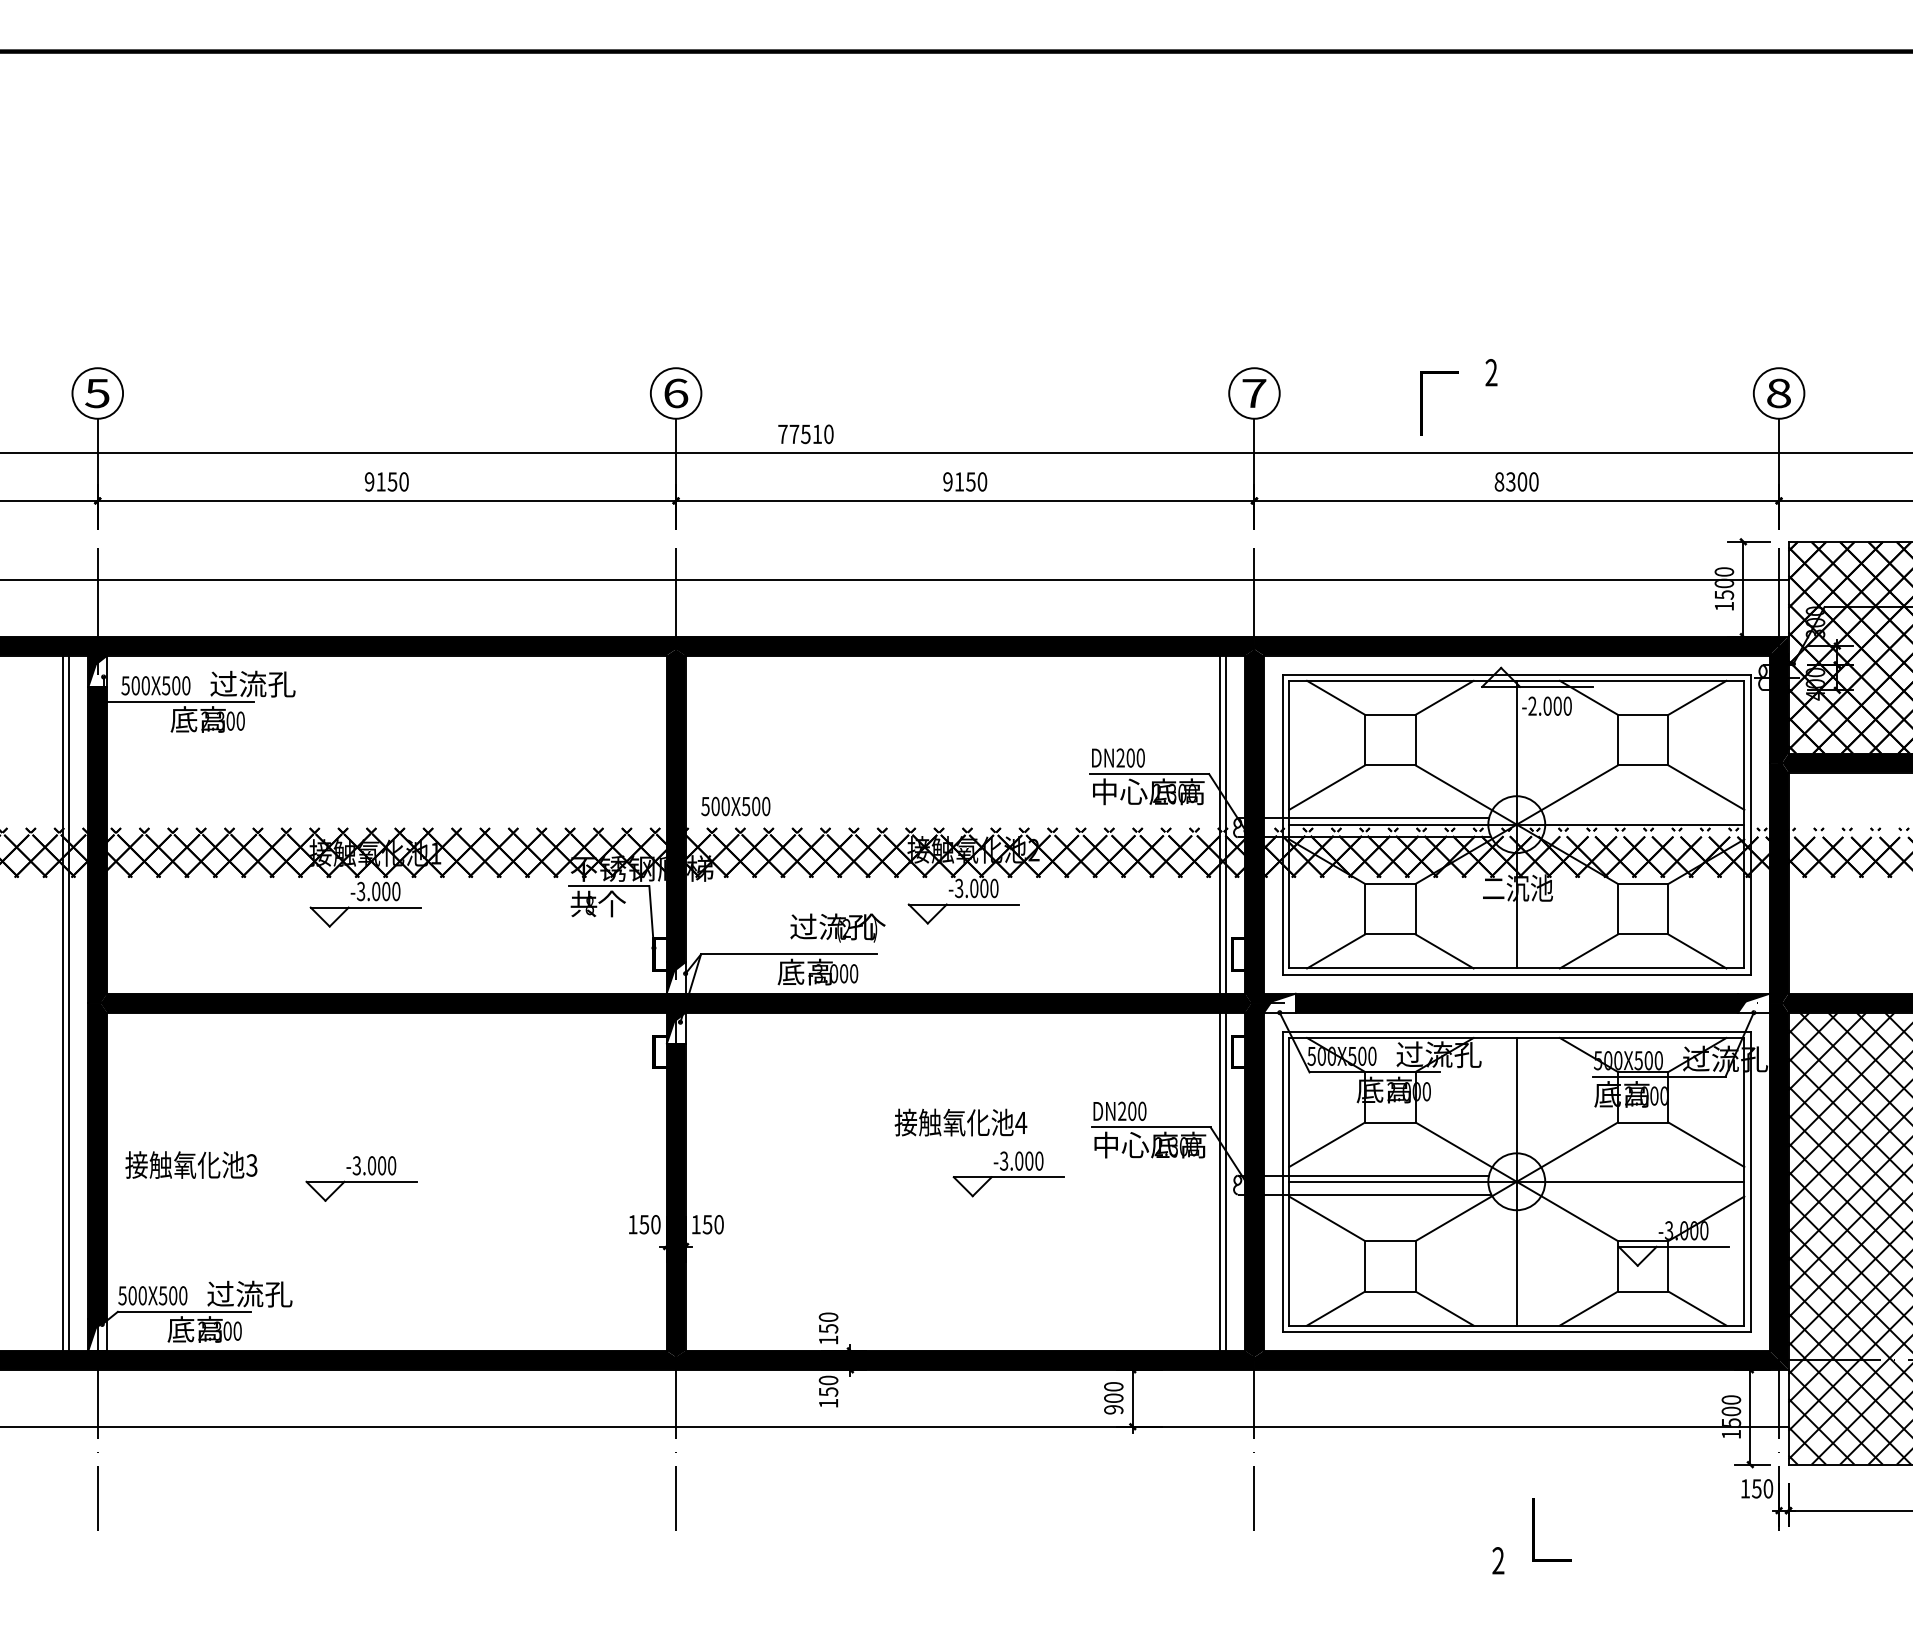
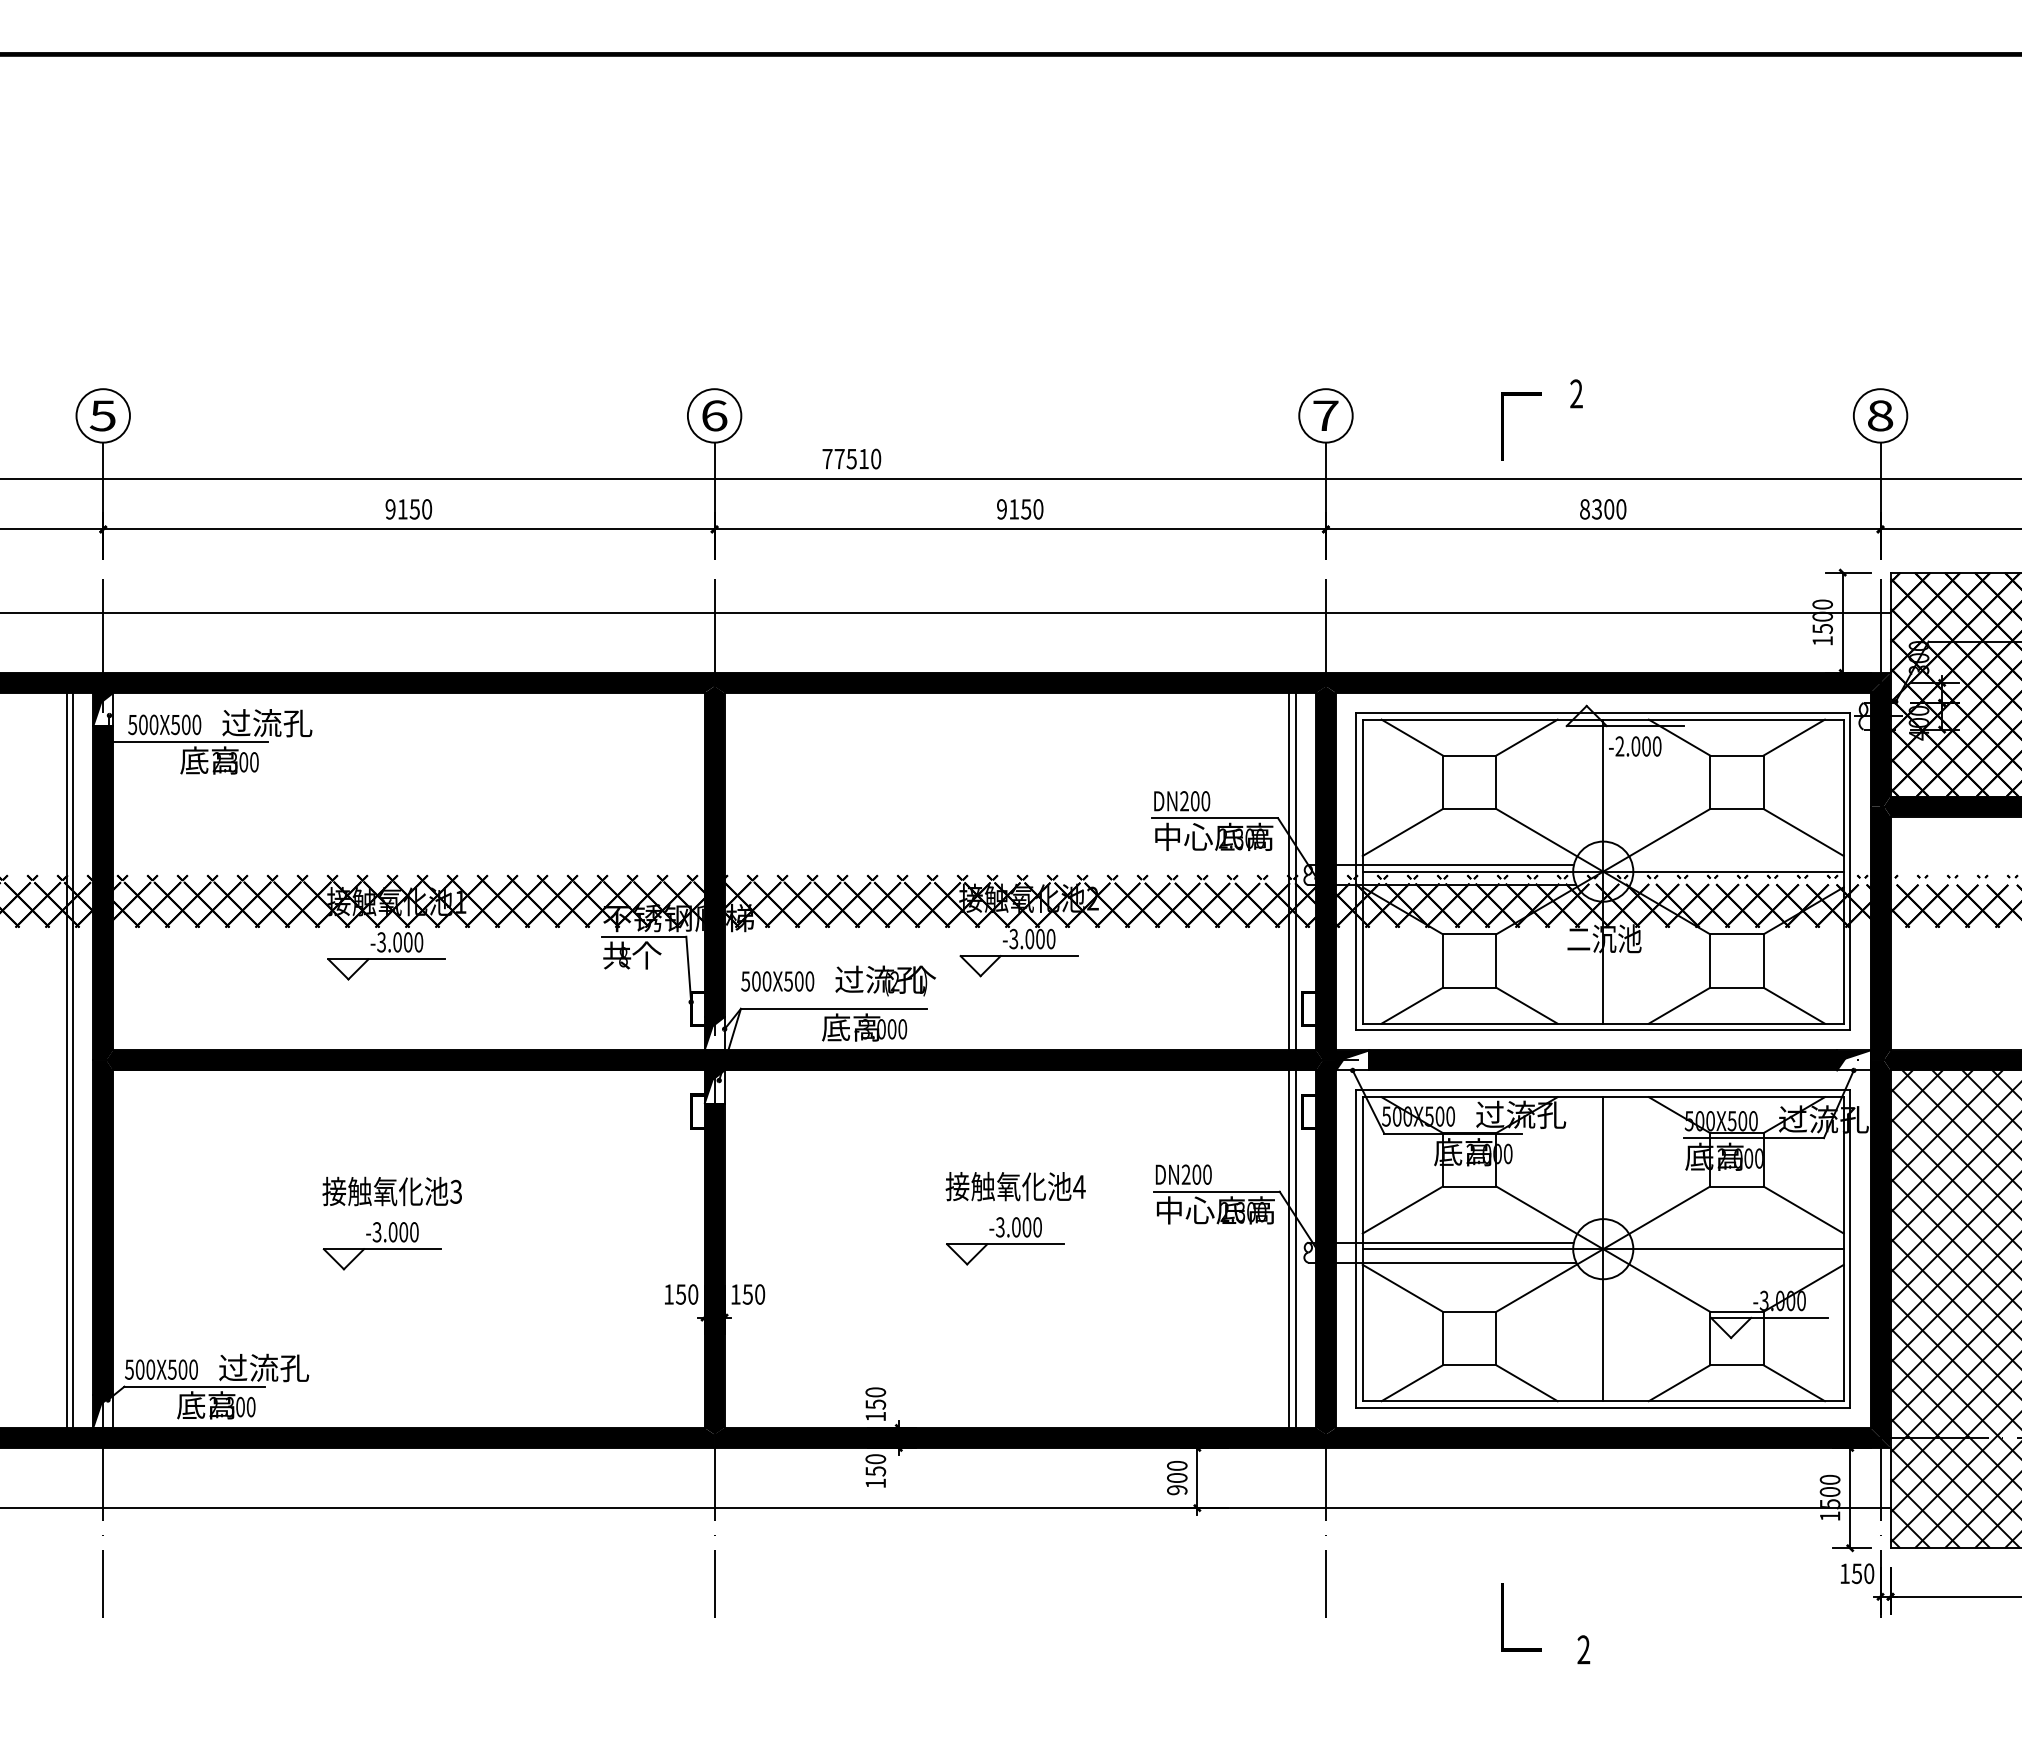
text: (735, 806) -> (777, 981), moved
text: (190, 1165) -> (391, 1191), moved
part: (1009, 1174) -> (1005, 1241), moved
line: (1534, 1530) -> (1503, 1617), moved

